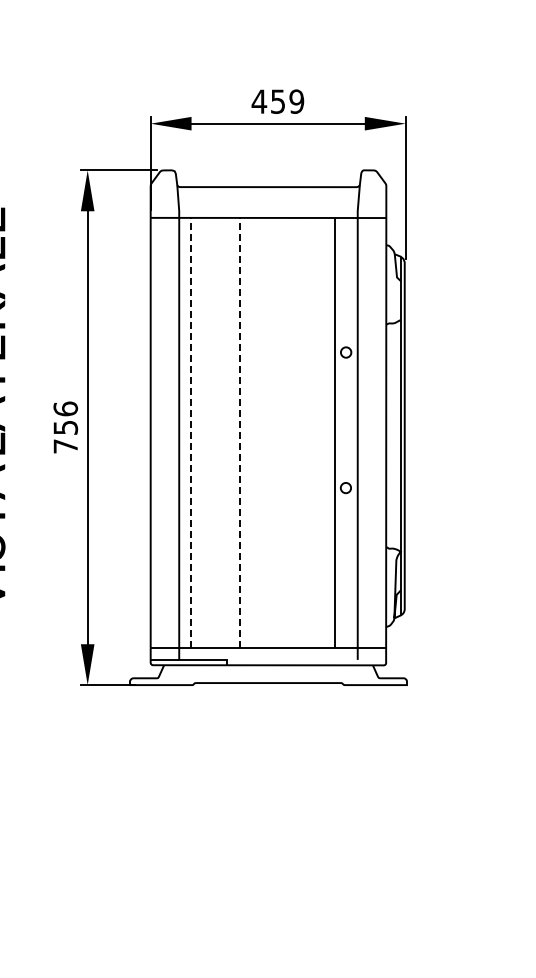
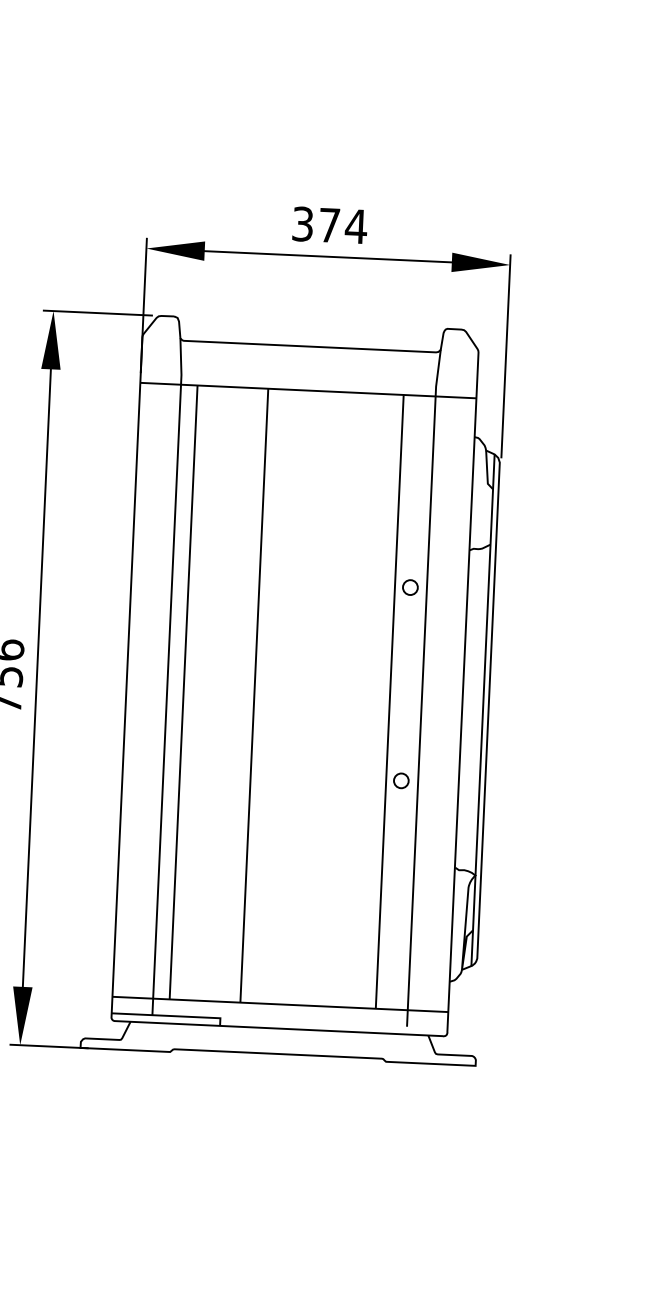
text: (277, 101) -> (328, 225), 459 -> 374
line: (190, 432) -> (183, 691), dashed -> solid
line: (240, 432) -> (254, 694), dashed -> solid

